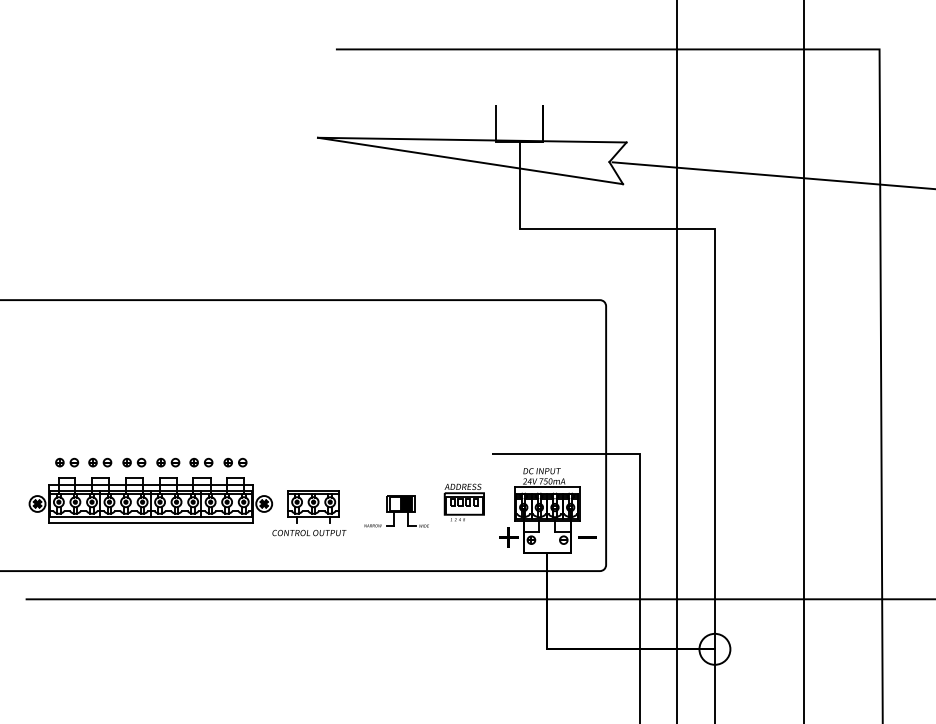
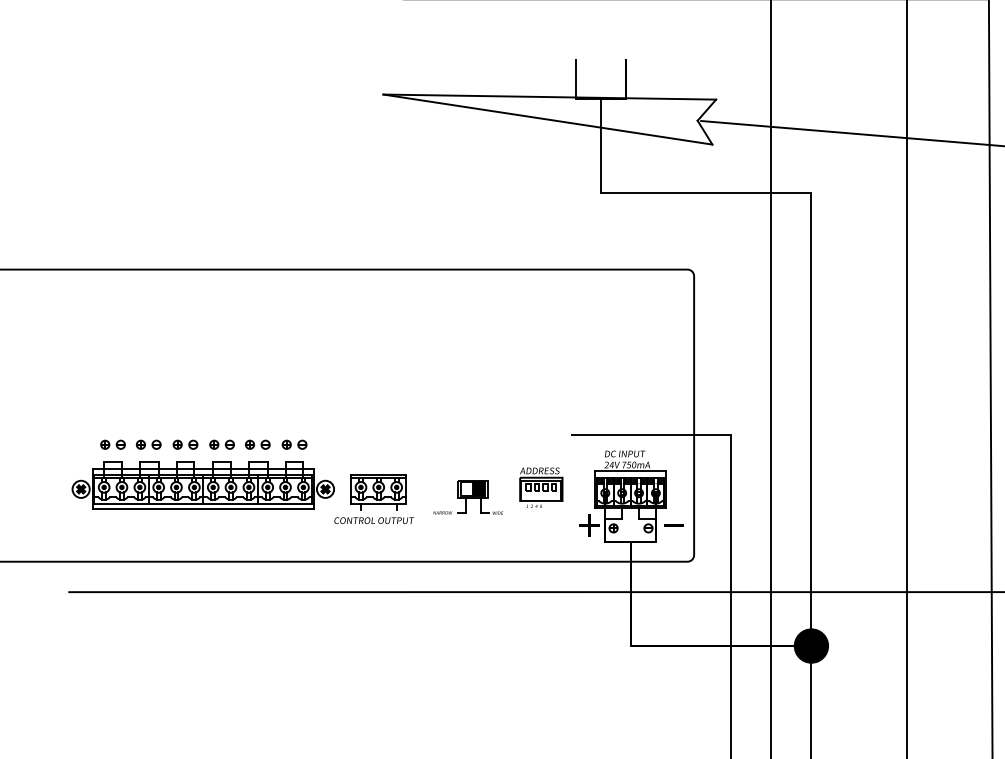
fill: (714, 648) -> (810, 645), added

